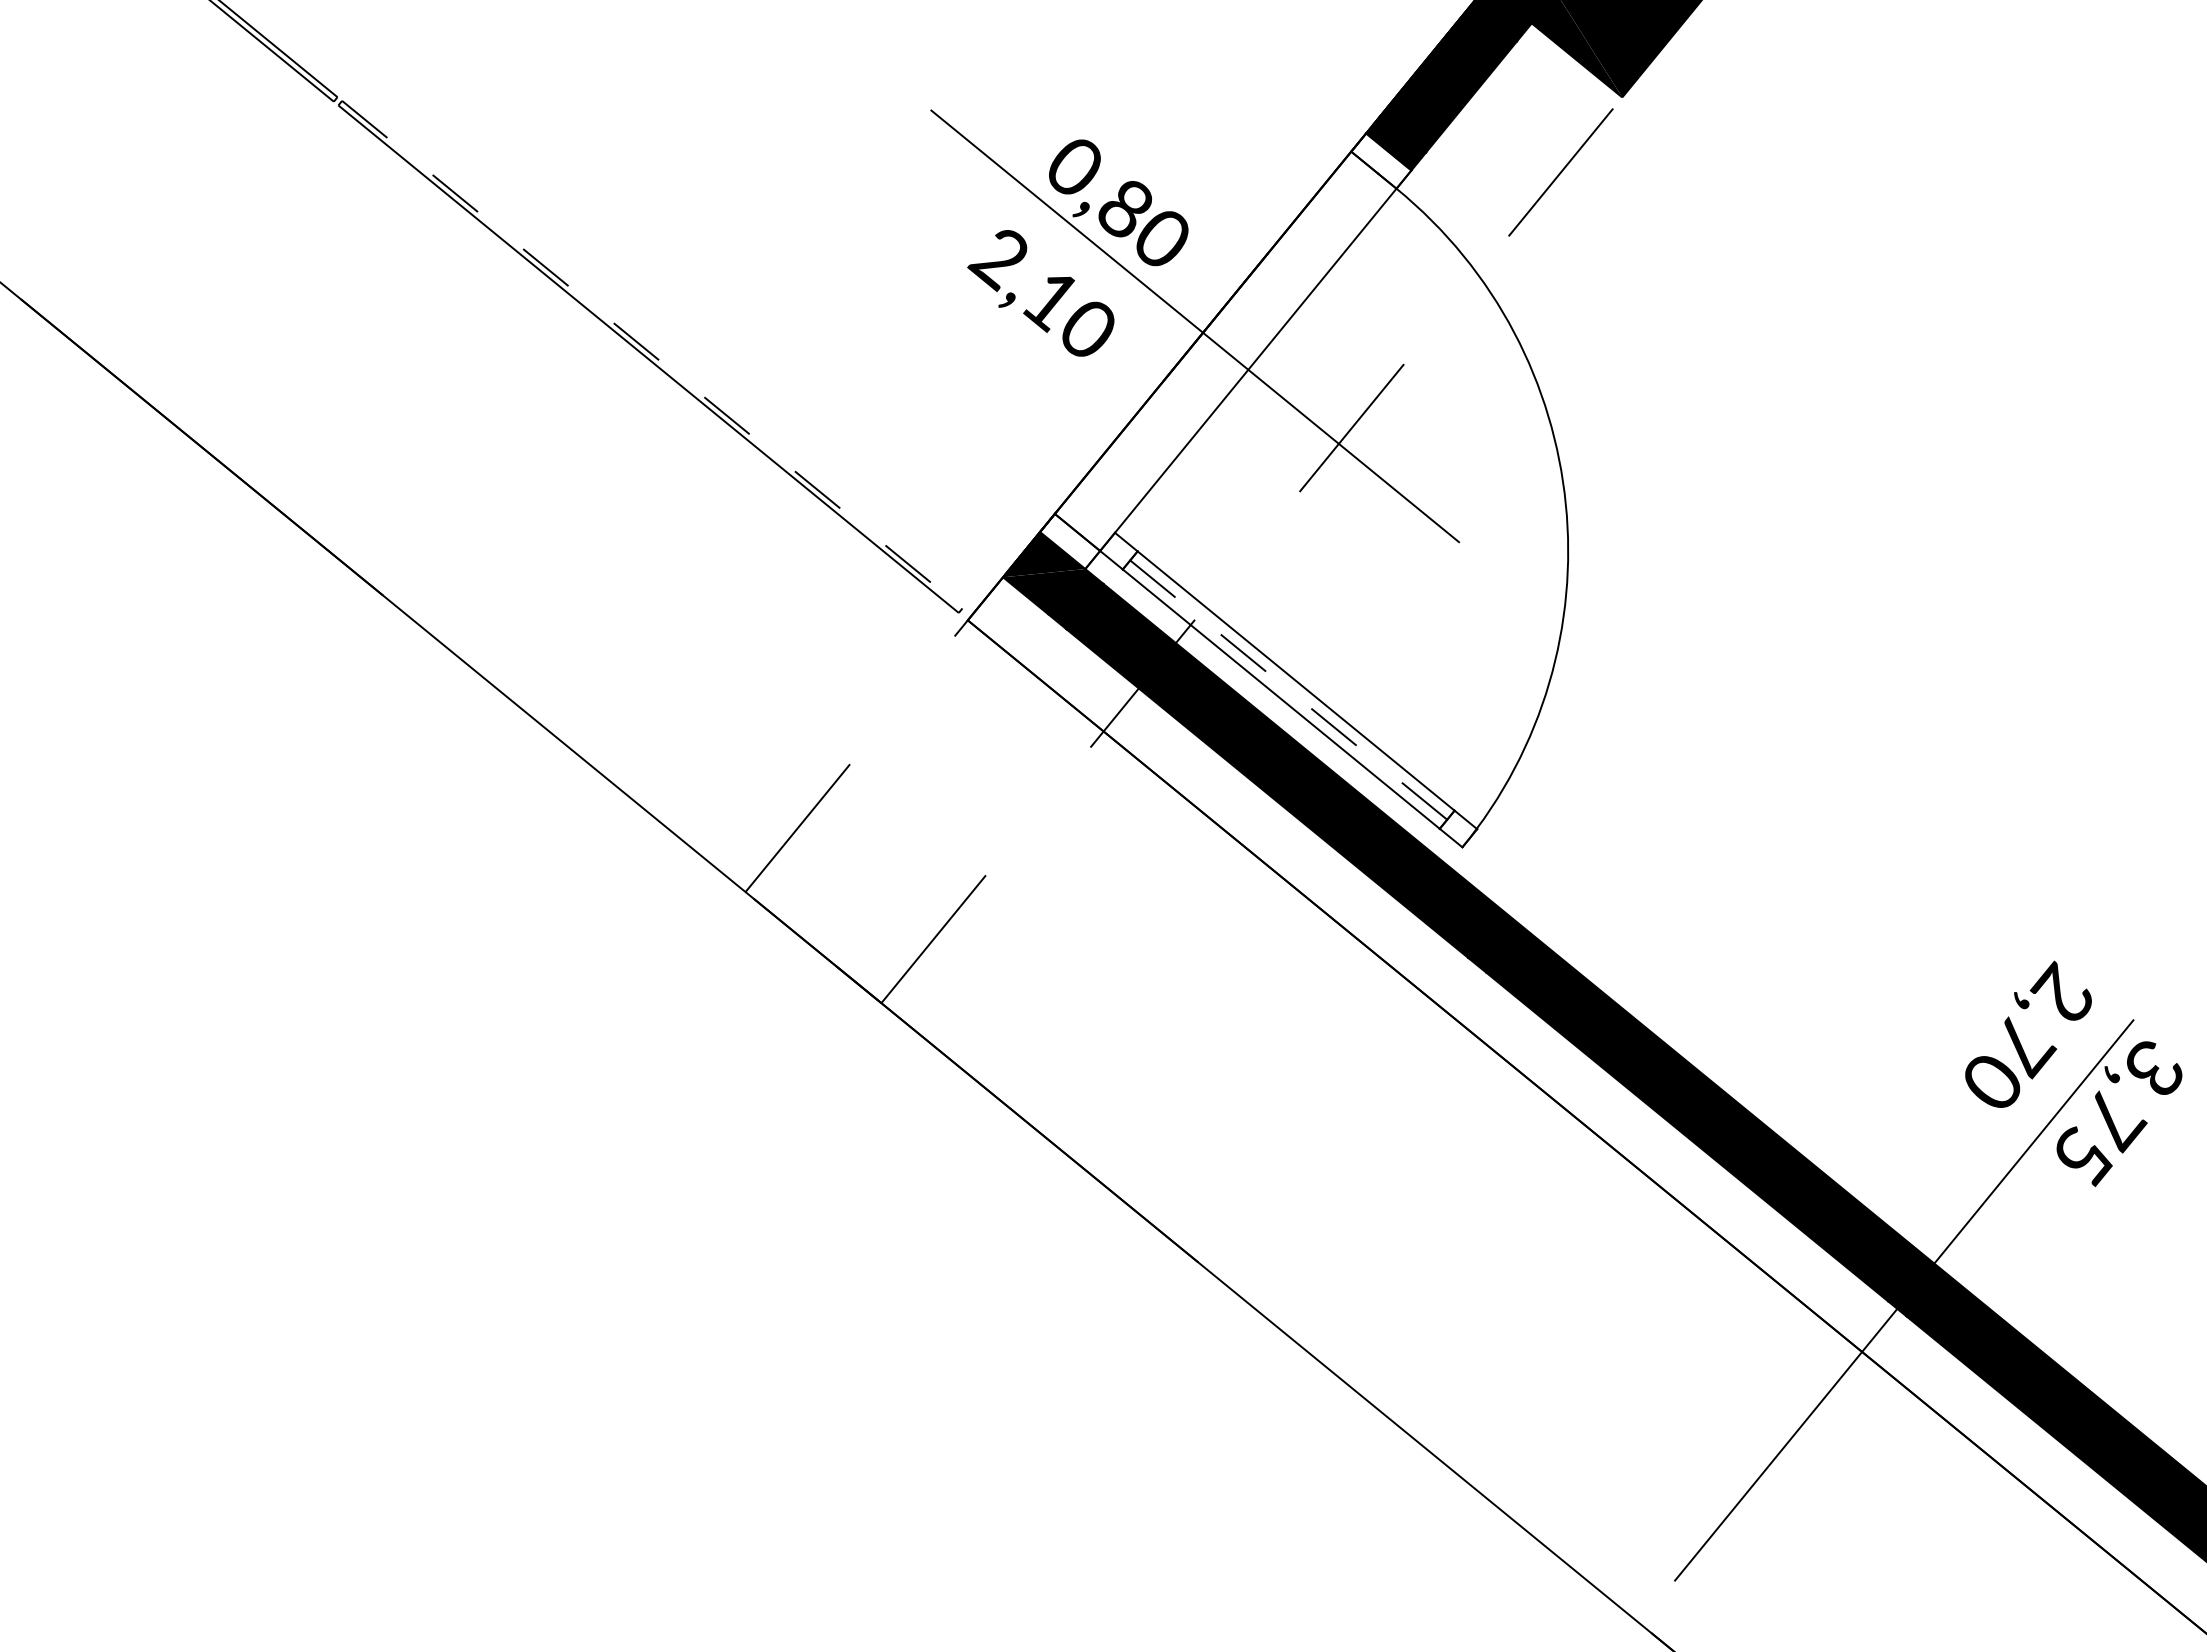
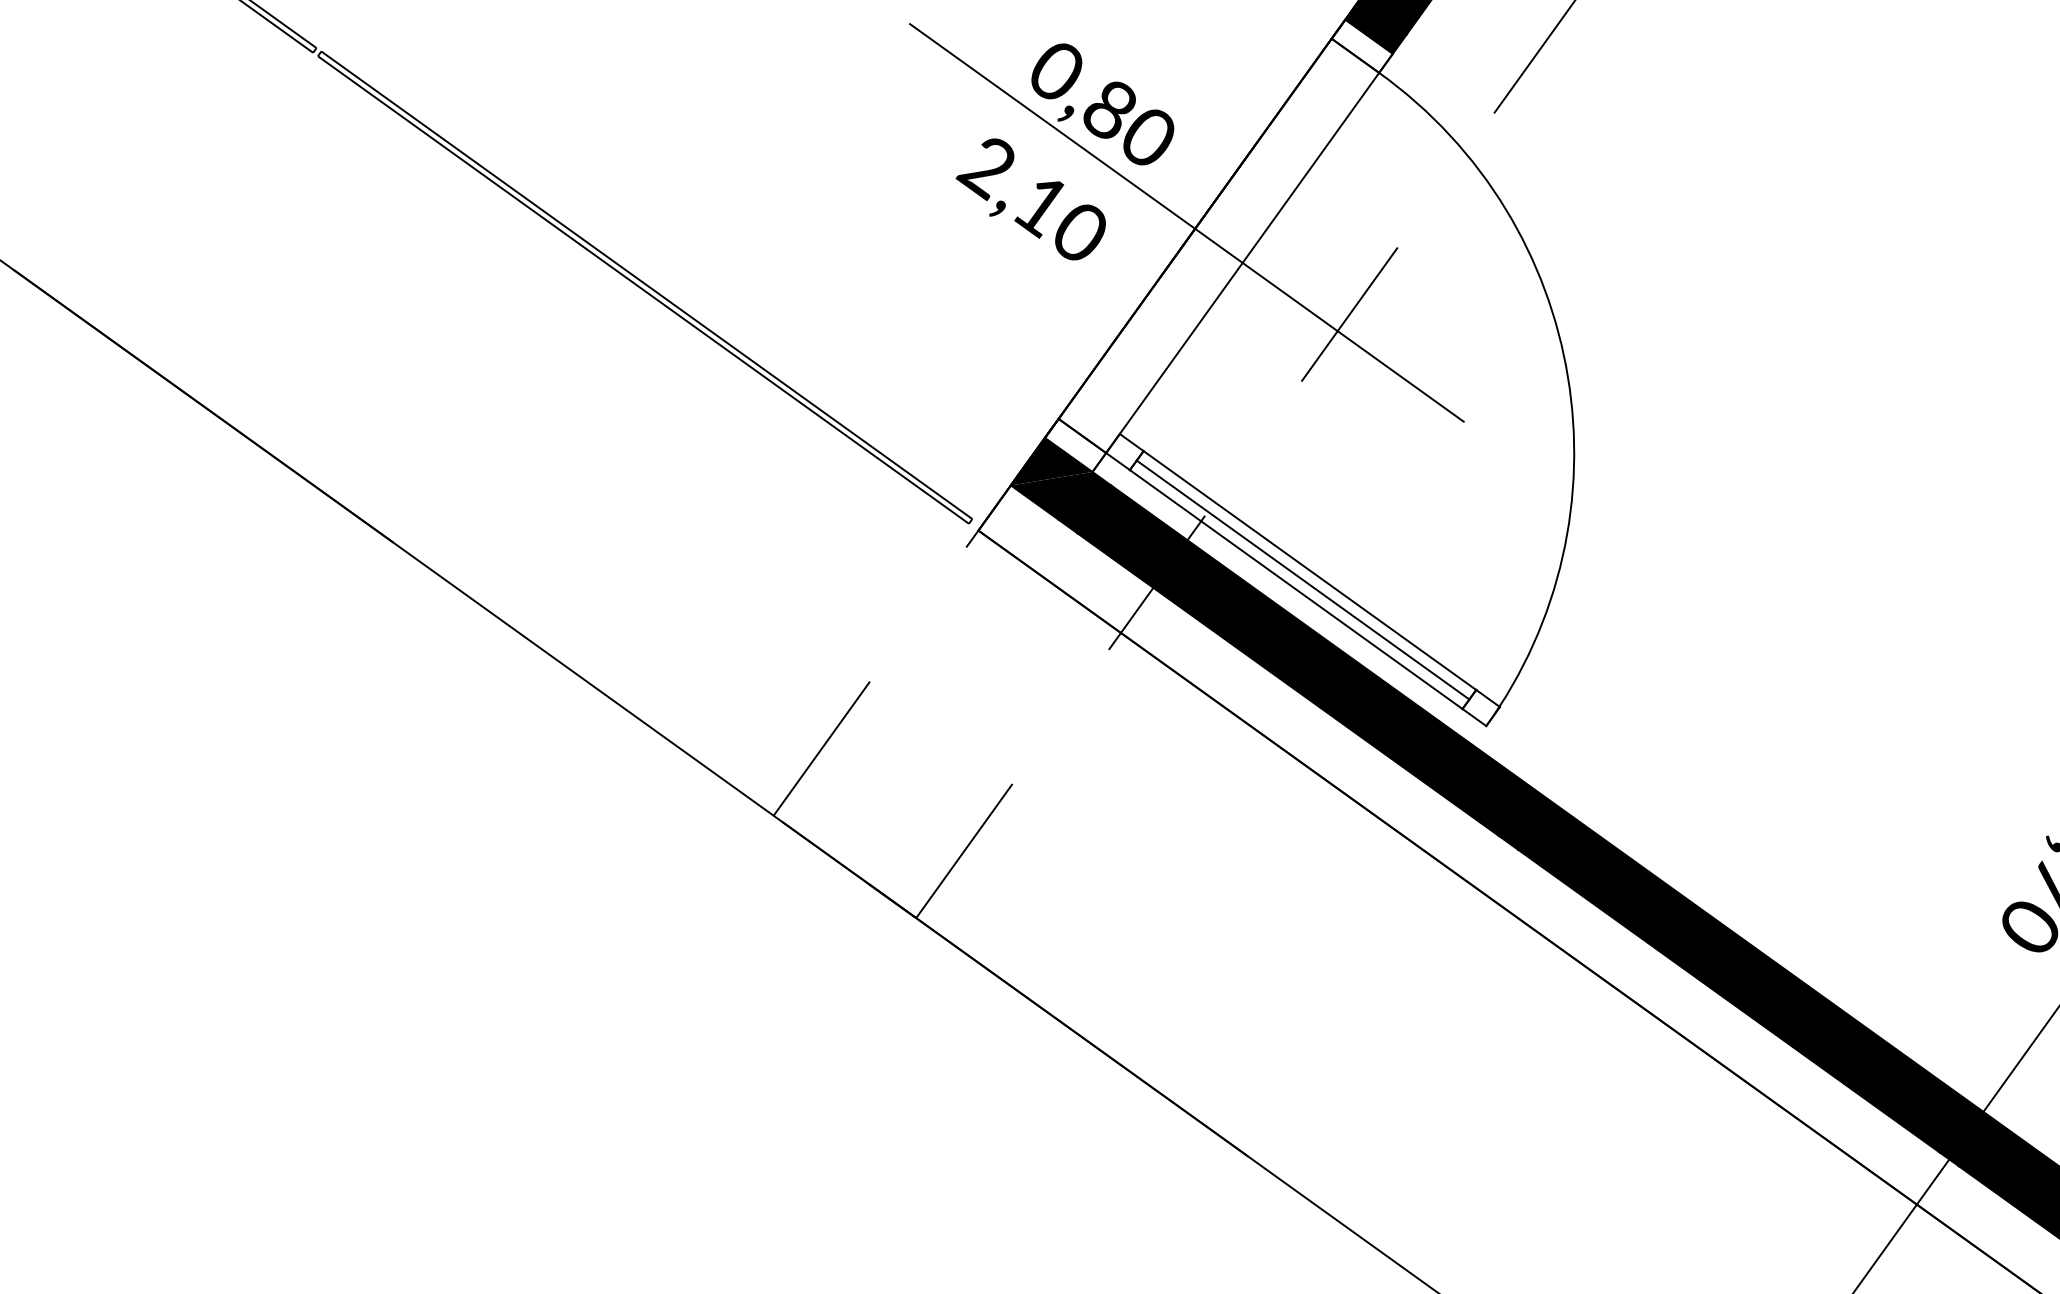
line: (652, 354) -> (647, 285), dashed -> solid
line: (1288, 690) -> (1302, 580), dashed -> solid

